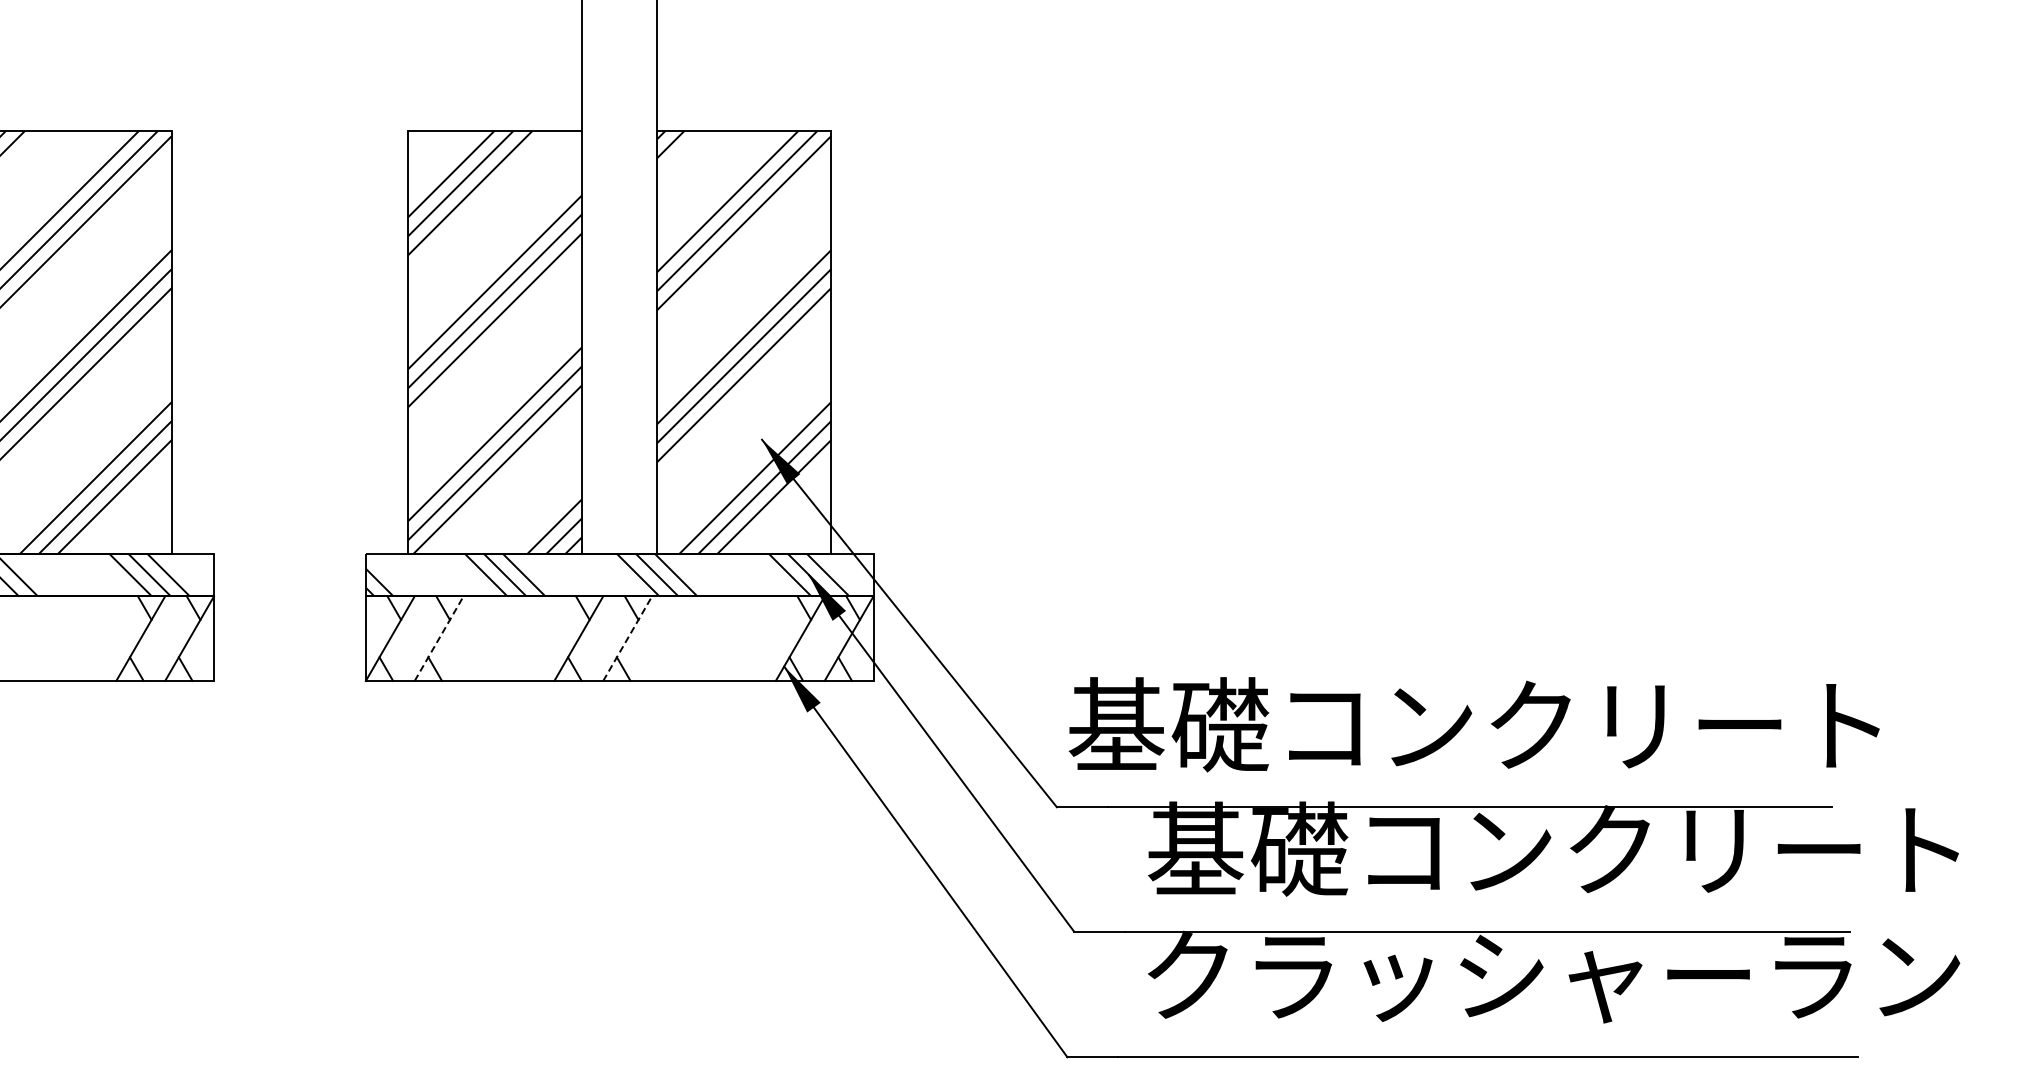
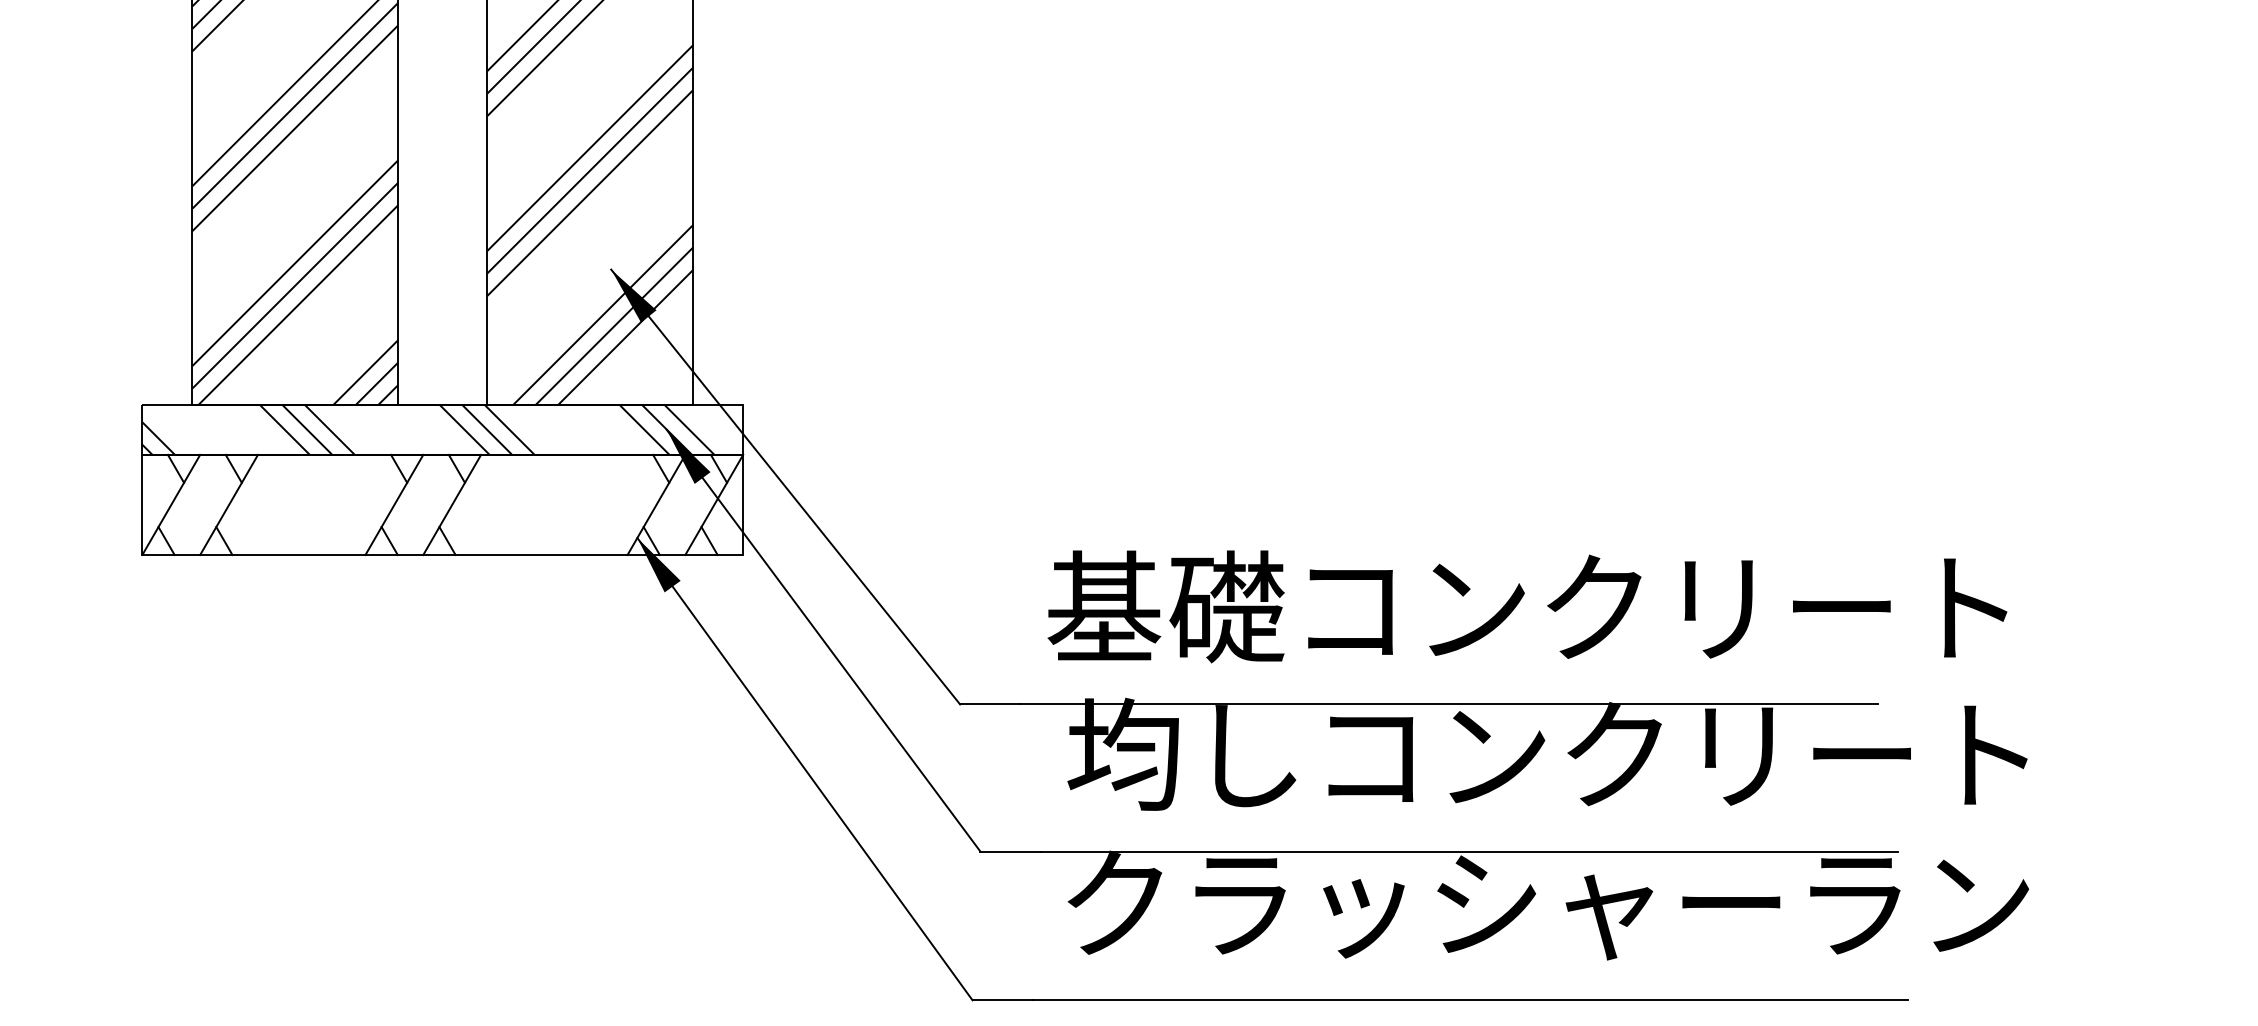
line: (439, 638) -> (229, 504), dashed -> solid
line: (627, 638) -> (451, 504), dashed -> solid
text: (1473, 724) -> (1526, 606), moved
text: (1247, 849) -> (1185, 754), 基礎コンクリート -> 均しコンクリート

